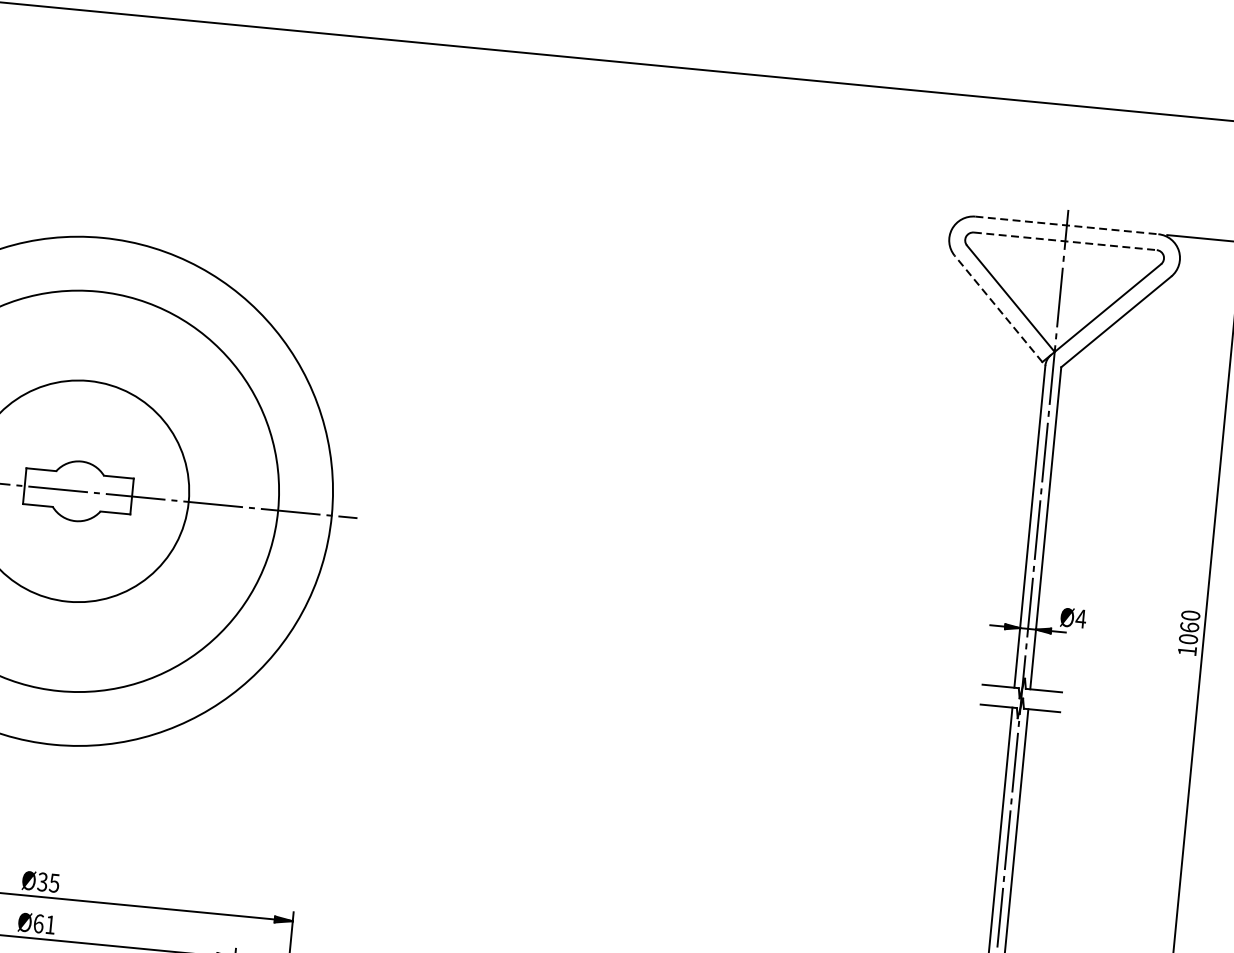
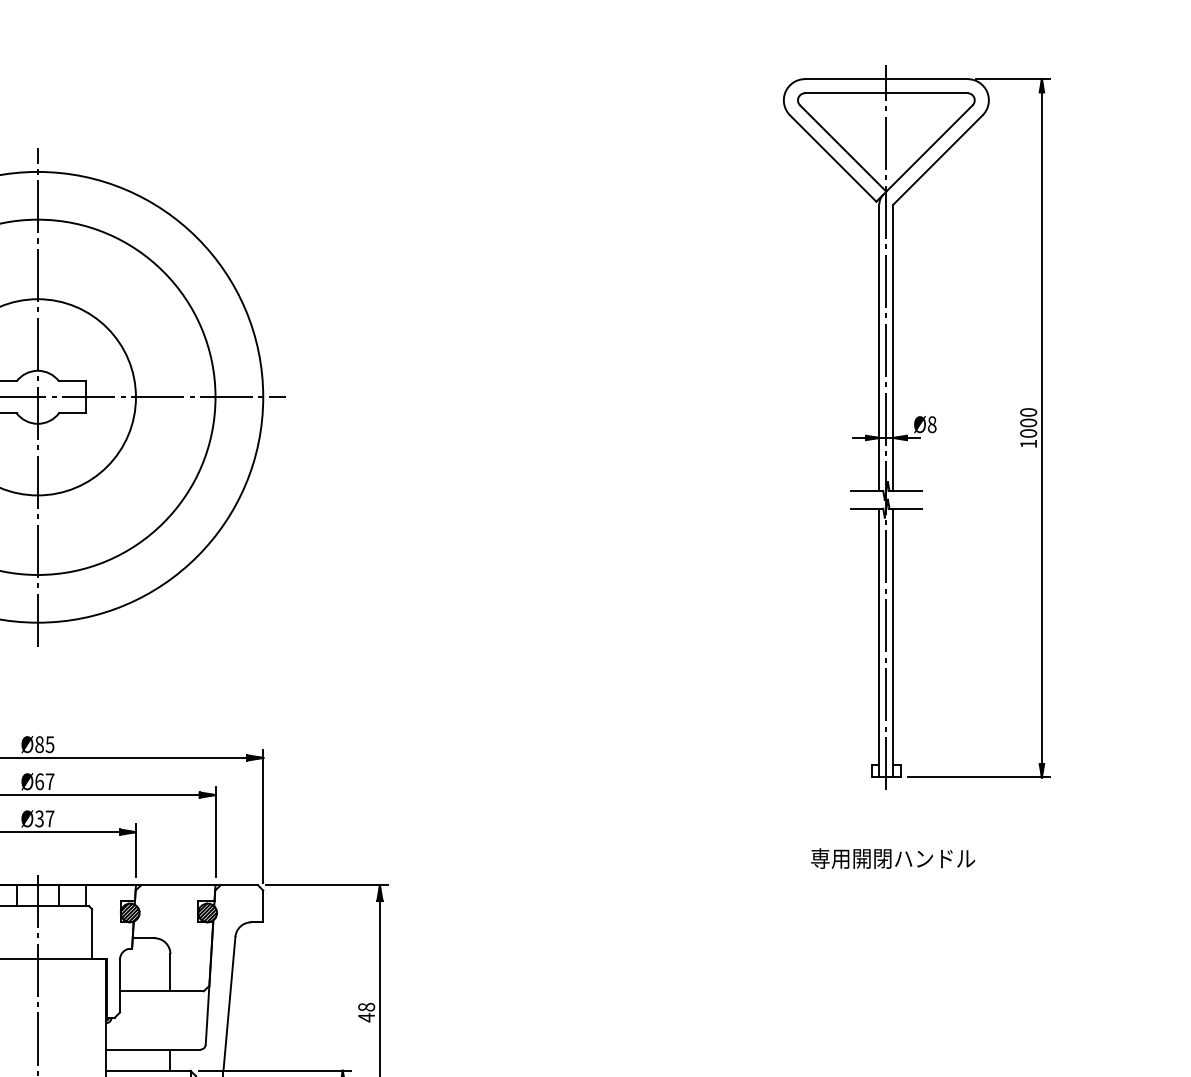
line: (1067, 225) -> (886, 79), dashed -> solid
line: (1065, 241) -> (886, 93), dashed -> solid
line: (997, 308) -> (832, 158), dashed -> solid
line: (78, 490) -> (37, 396), added
text: (1080, 618) -> (931, 424), Ø4 -> Ø8
text: (1189, 626) -> (1028, 422), 1060 -> 1000
text: (42, 881) -> (39, 744), Ø35 -> Ø85
text: (49, 924) -> (49, 781), Ø61 -> Ø67

